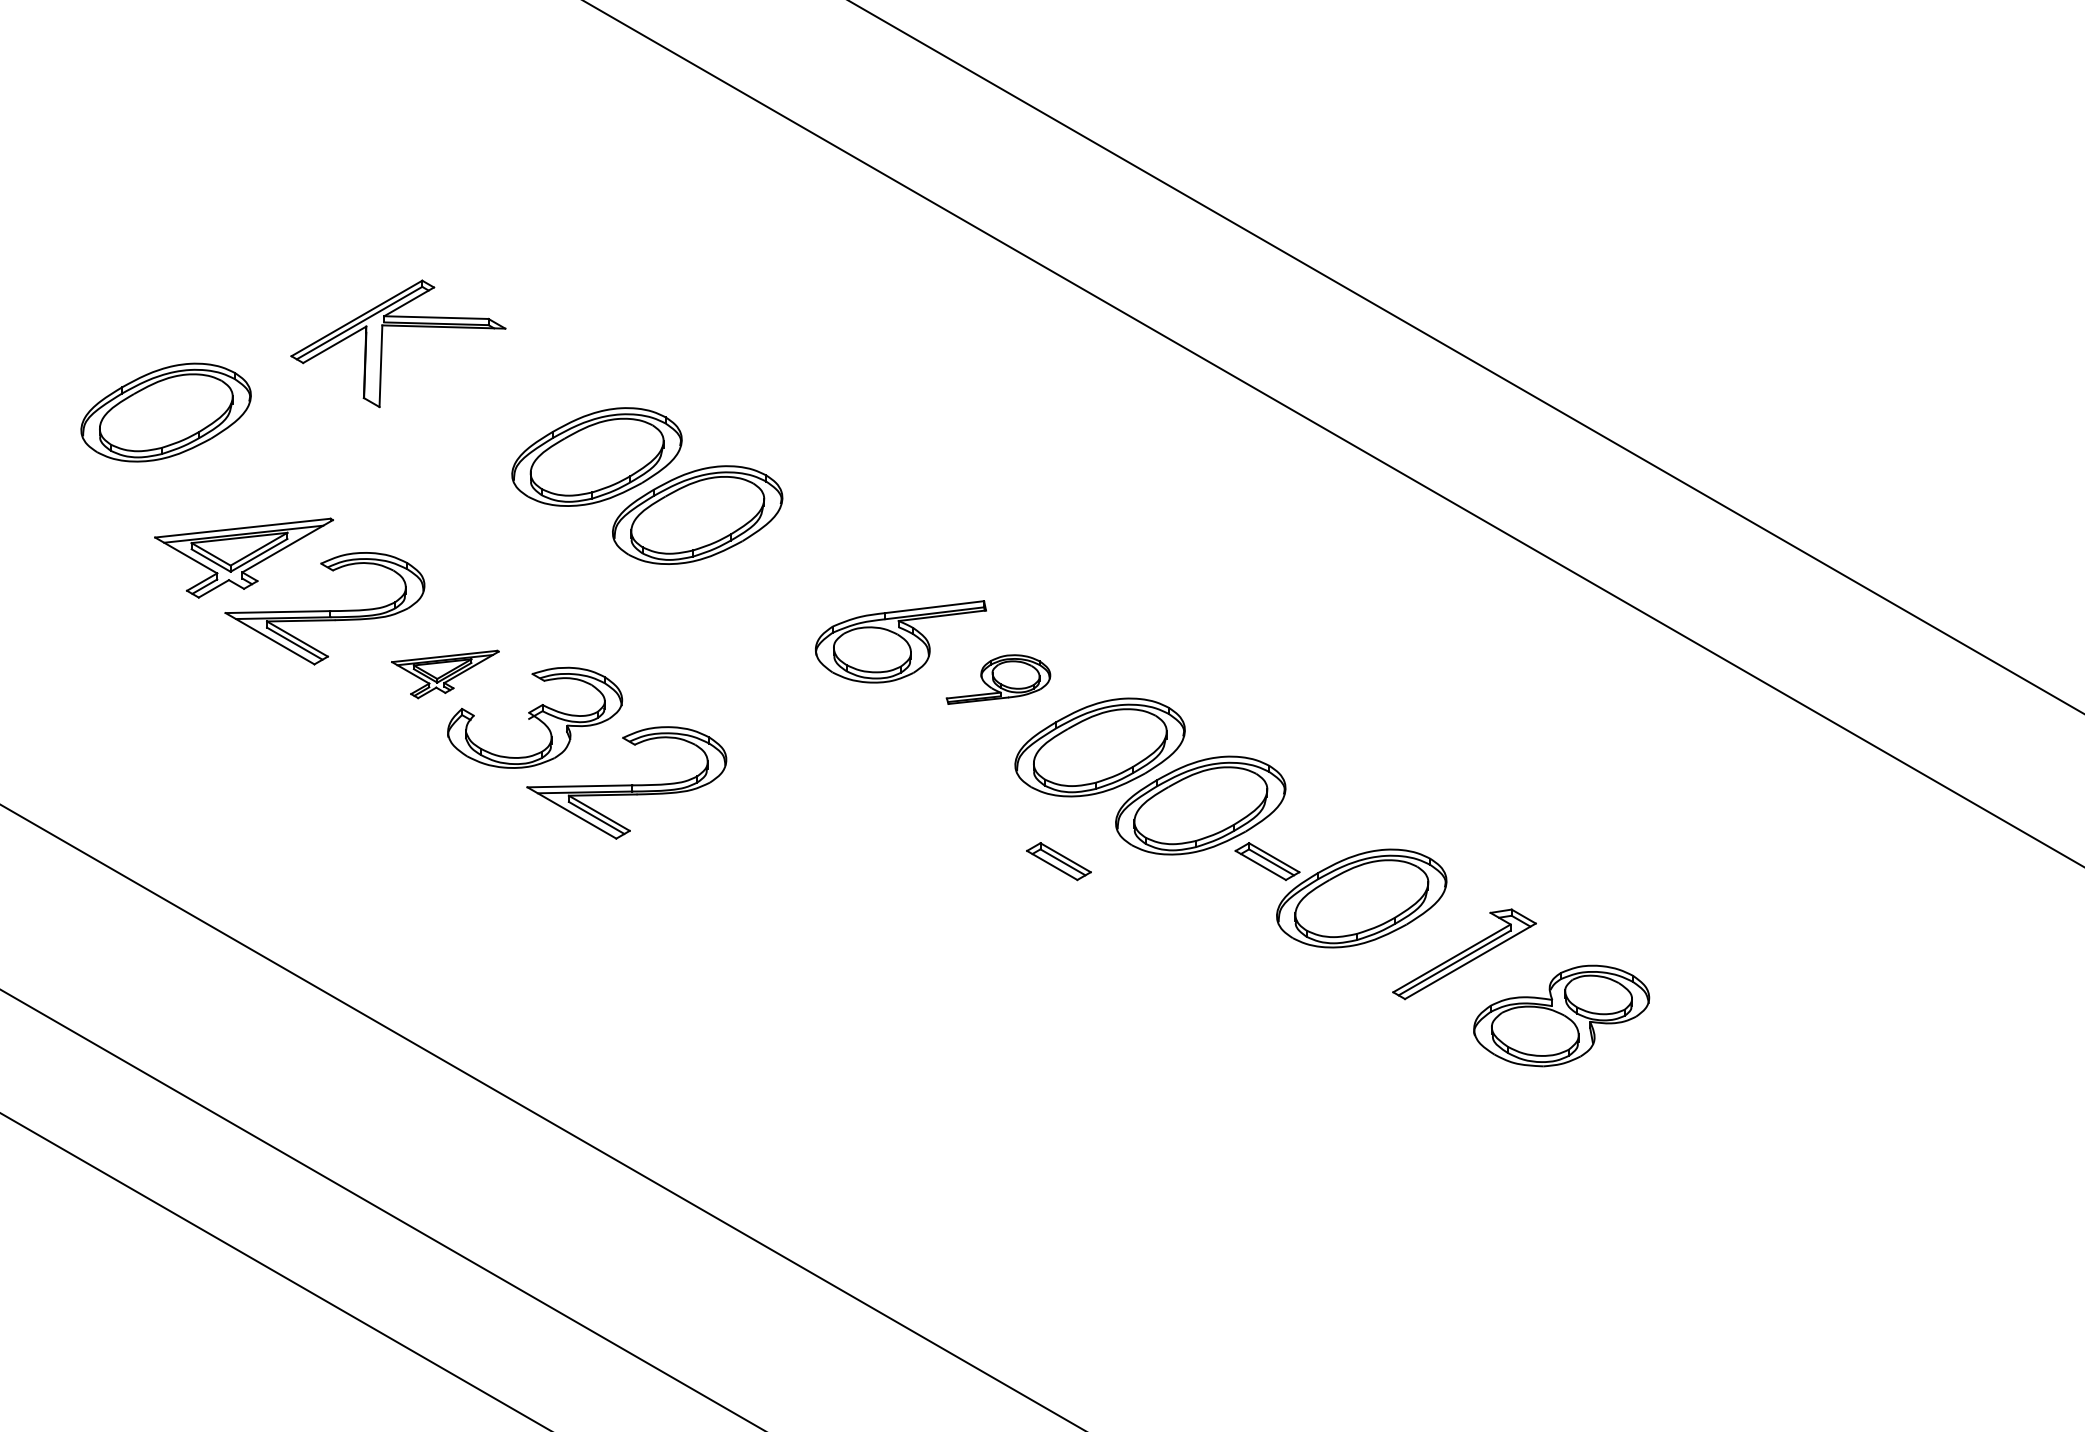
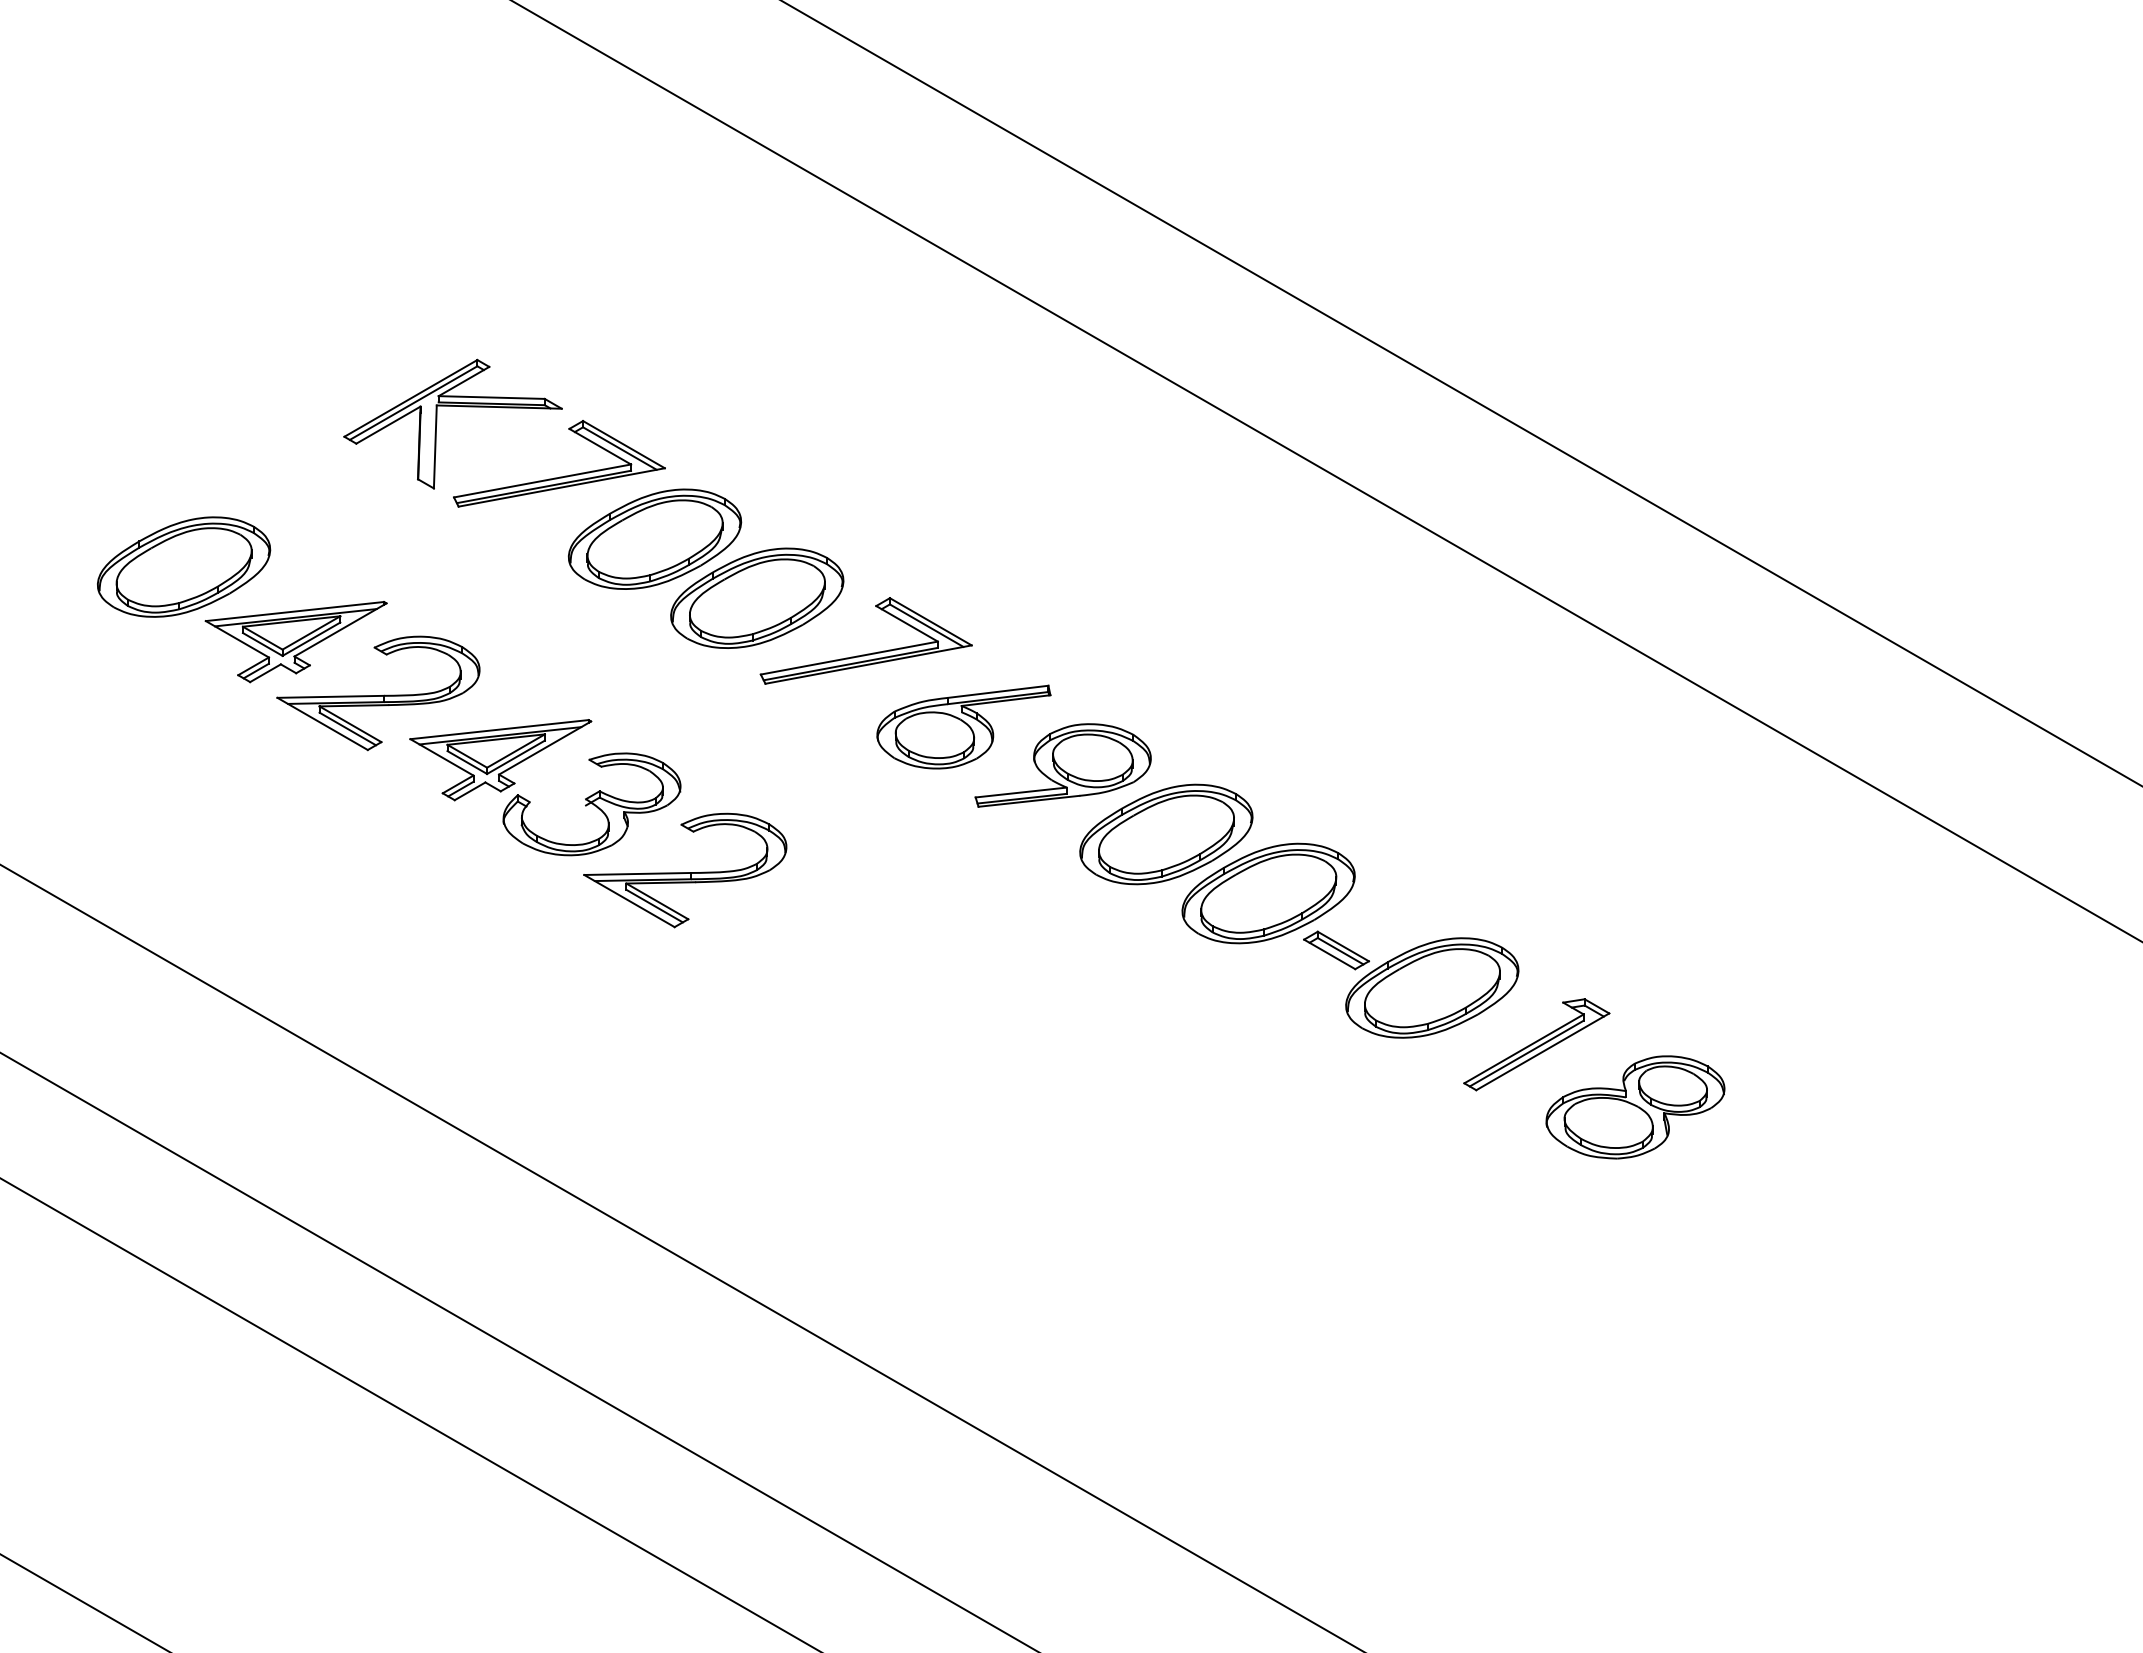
part: (503, 395) -> (559, 476), added
part: (166, 412) -> (184, 566), moved
part: (806, 569) -> (867, 653), added
part: (445, 674) -> (500, 760), size x1.67
part: (997, 679) -> (1062, 765), size x1.67
part: (1058, 861) -> (1124, 950), removed

